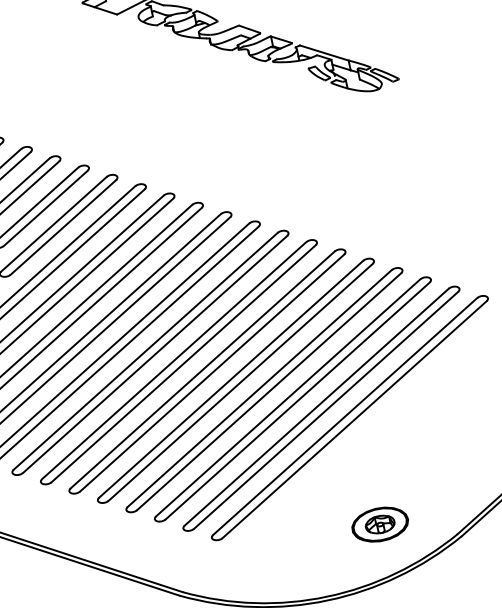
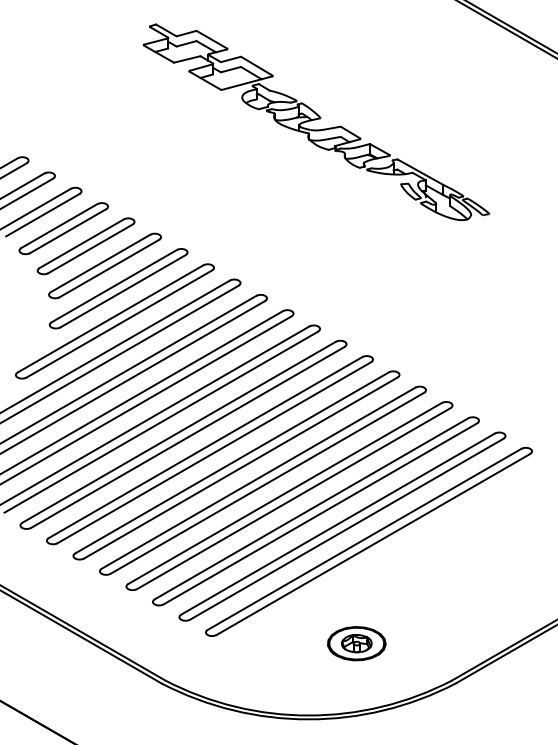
part: (379, 524) -> (356, 643), moved

